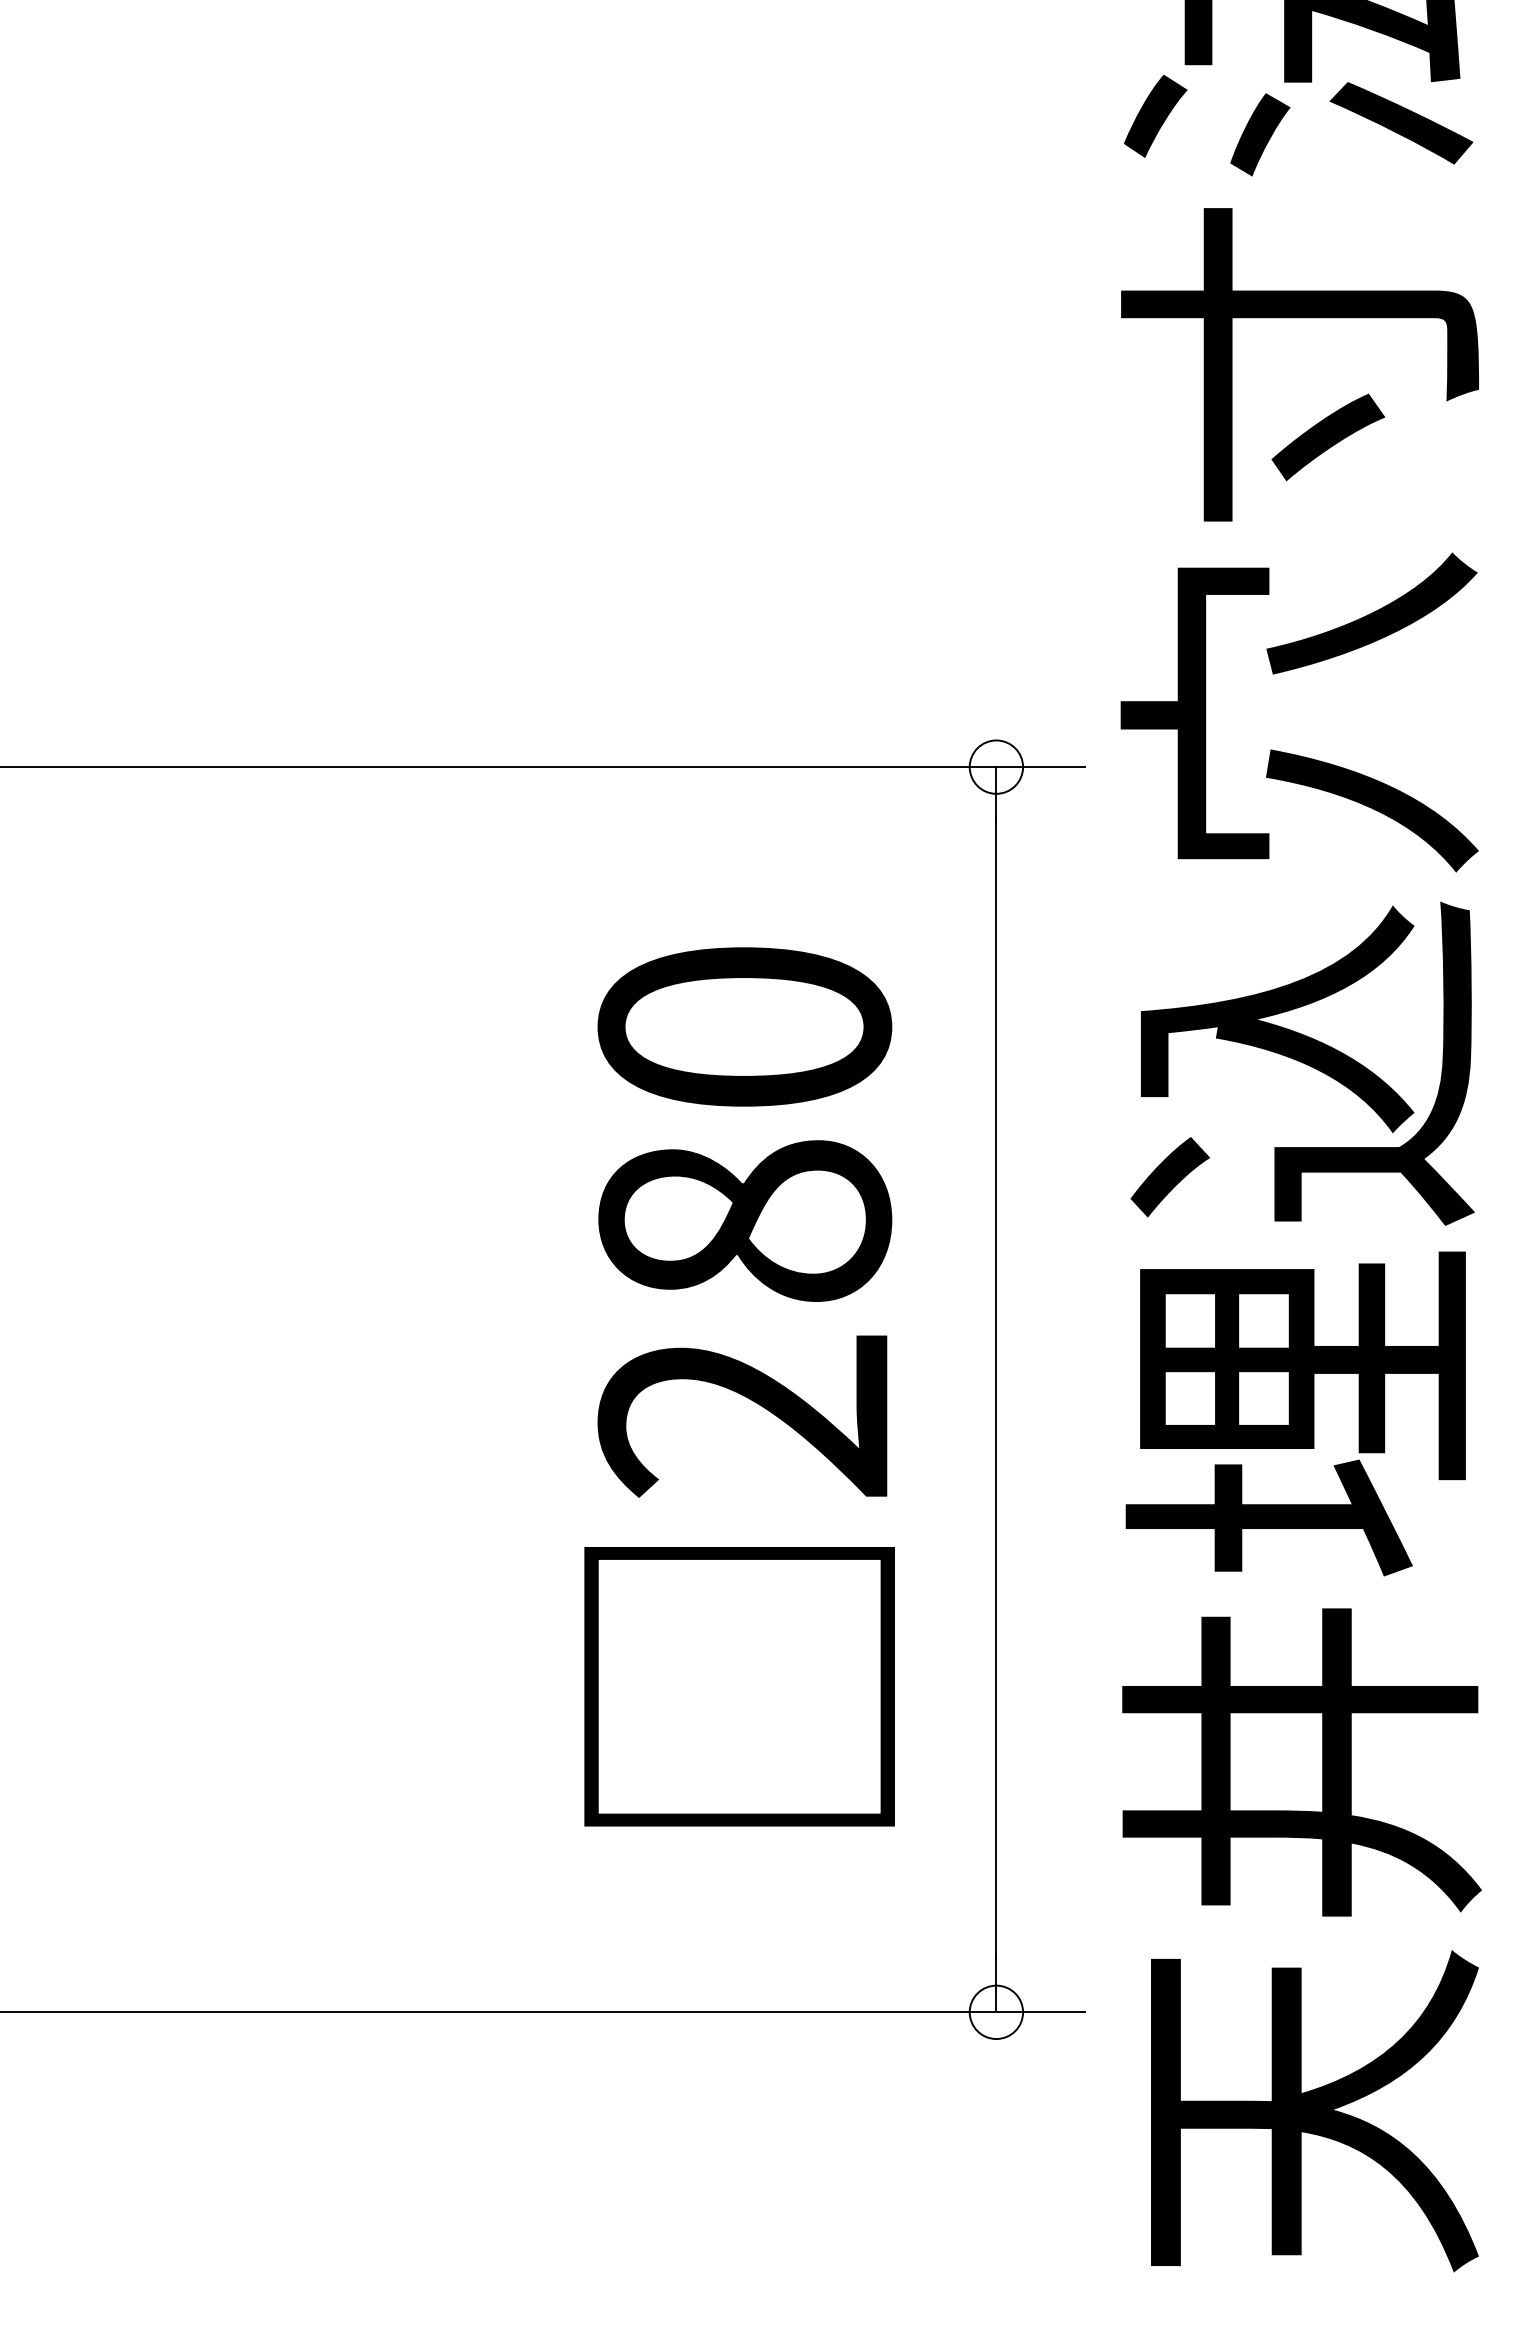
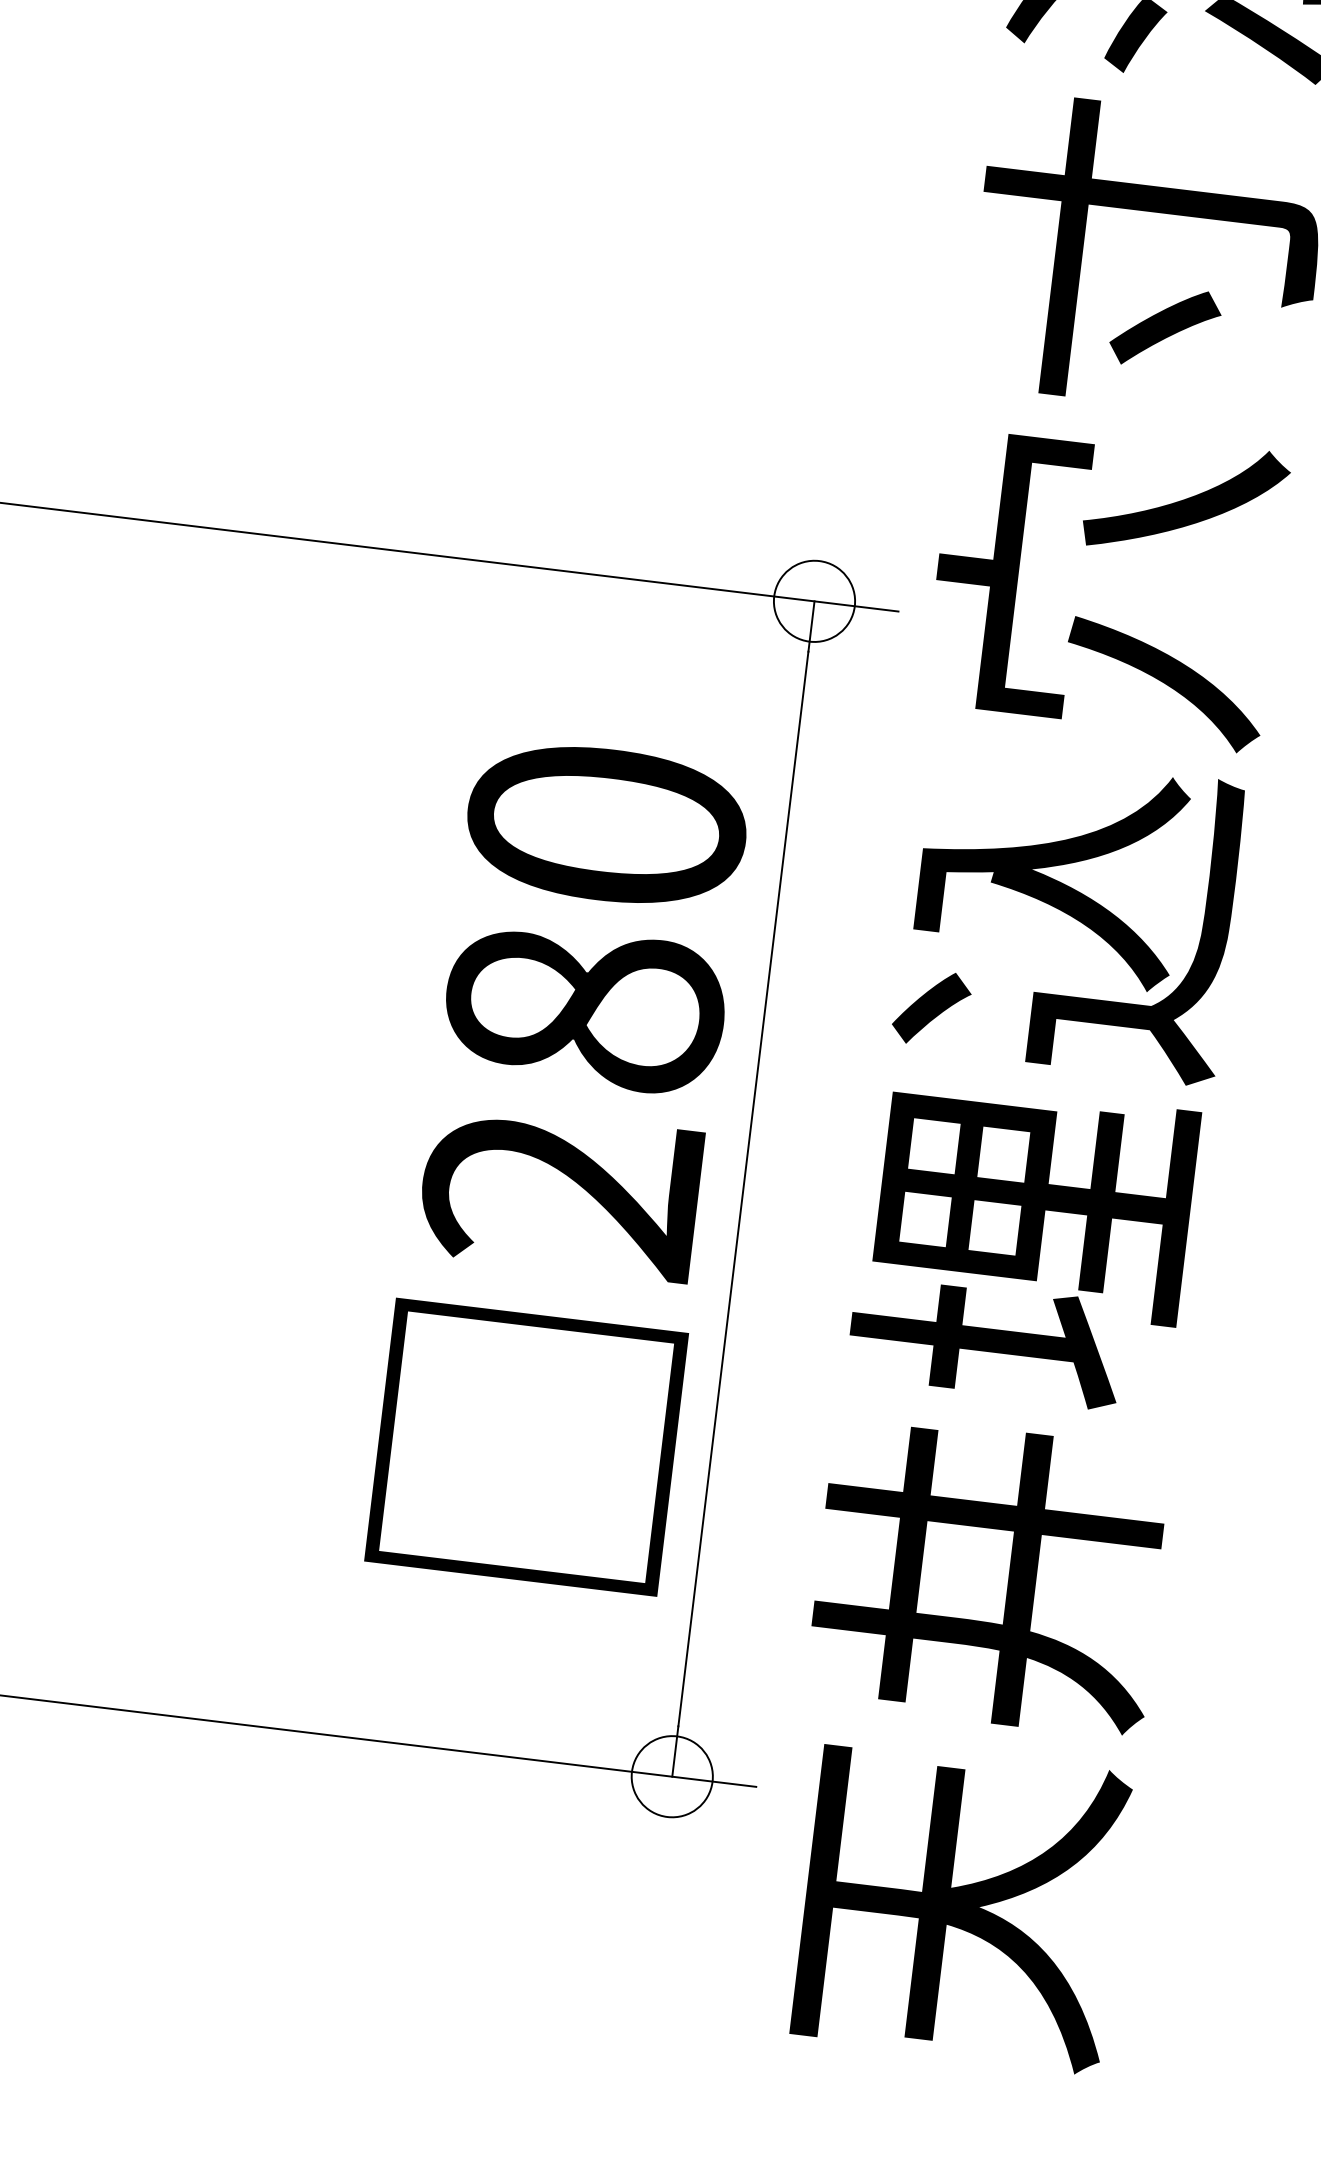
circle: (996, 766) -> (814, 600), size x1.6
text: (739, 1386) -> (560, 1163), moved
circle: (996, 2012) -> (672, 1776), size x1.6

